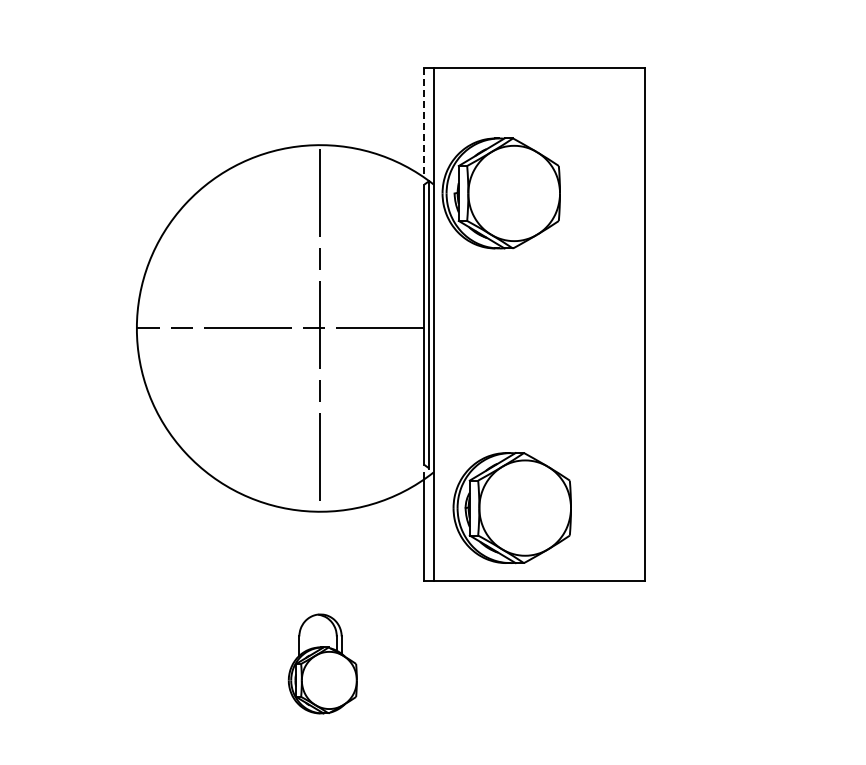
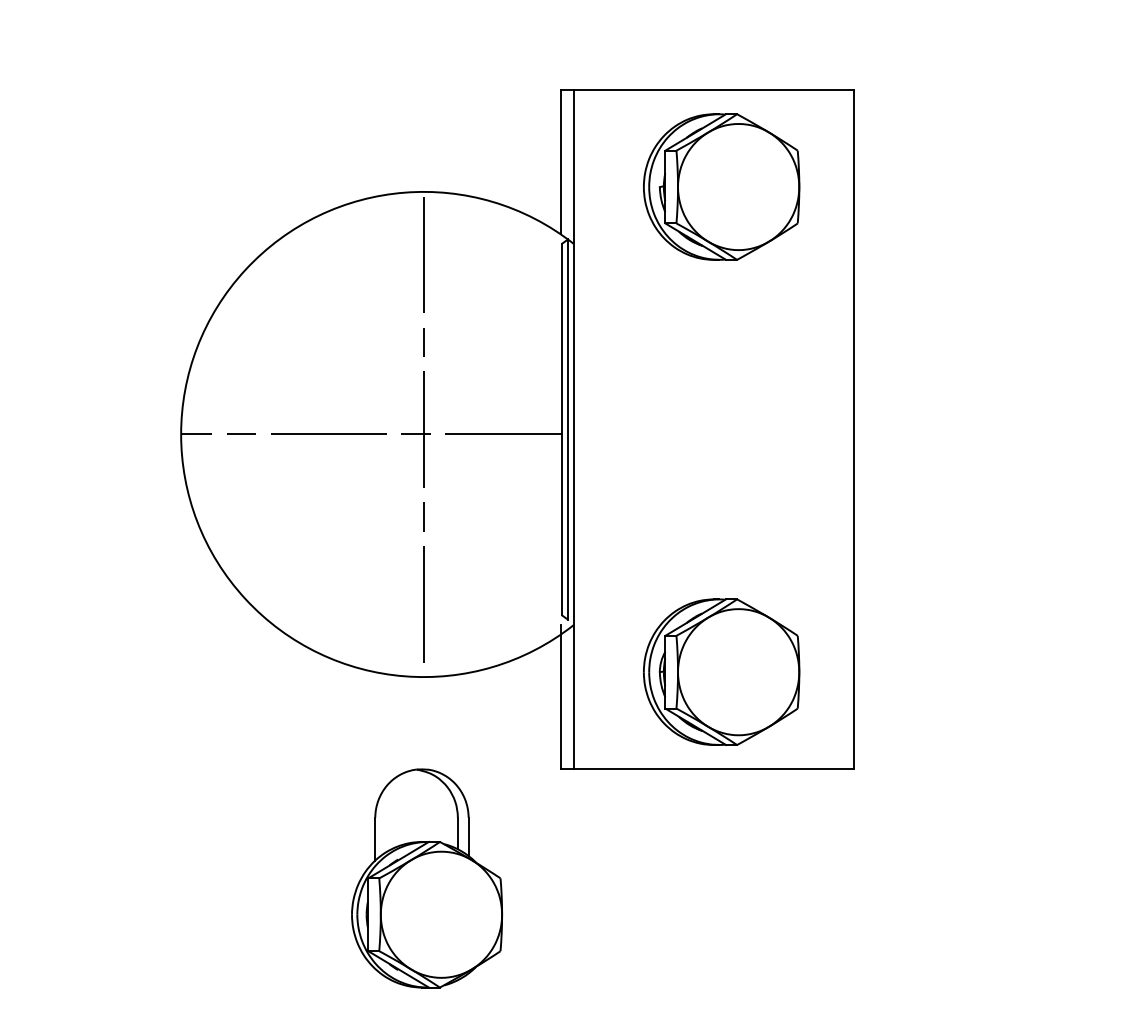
line: (423, 122) -> (560, 161), dashed -> solid
part: (500, 193) -> (720, 187), moved
part: (511, 508) -> (720, 672), moved
part: (322, 663) -> (426, 877), size x1.67

